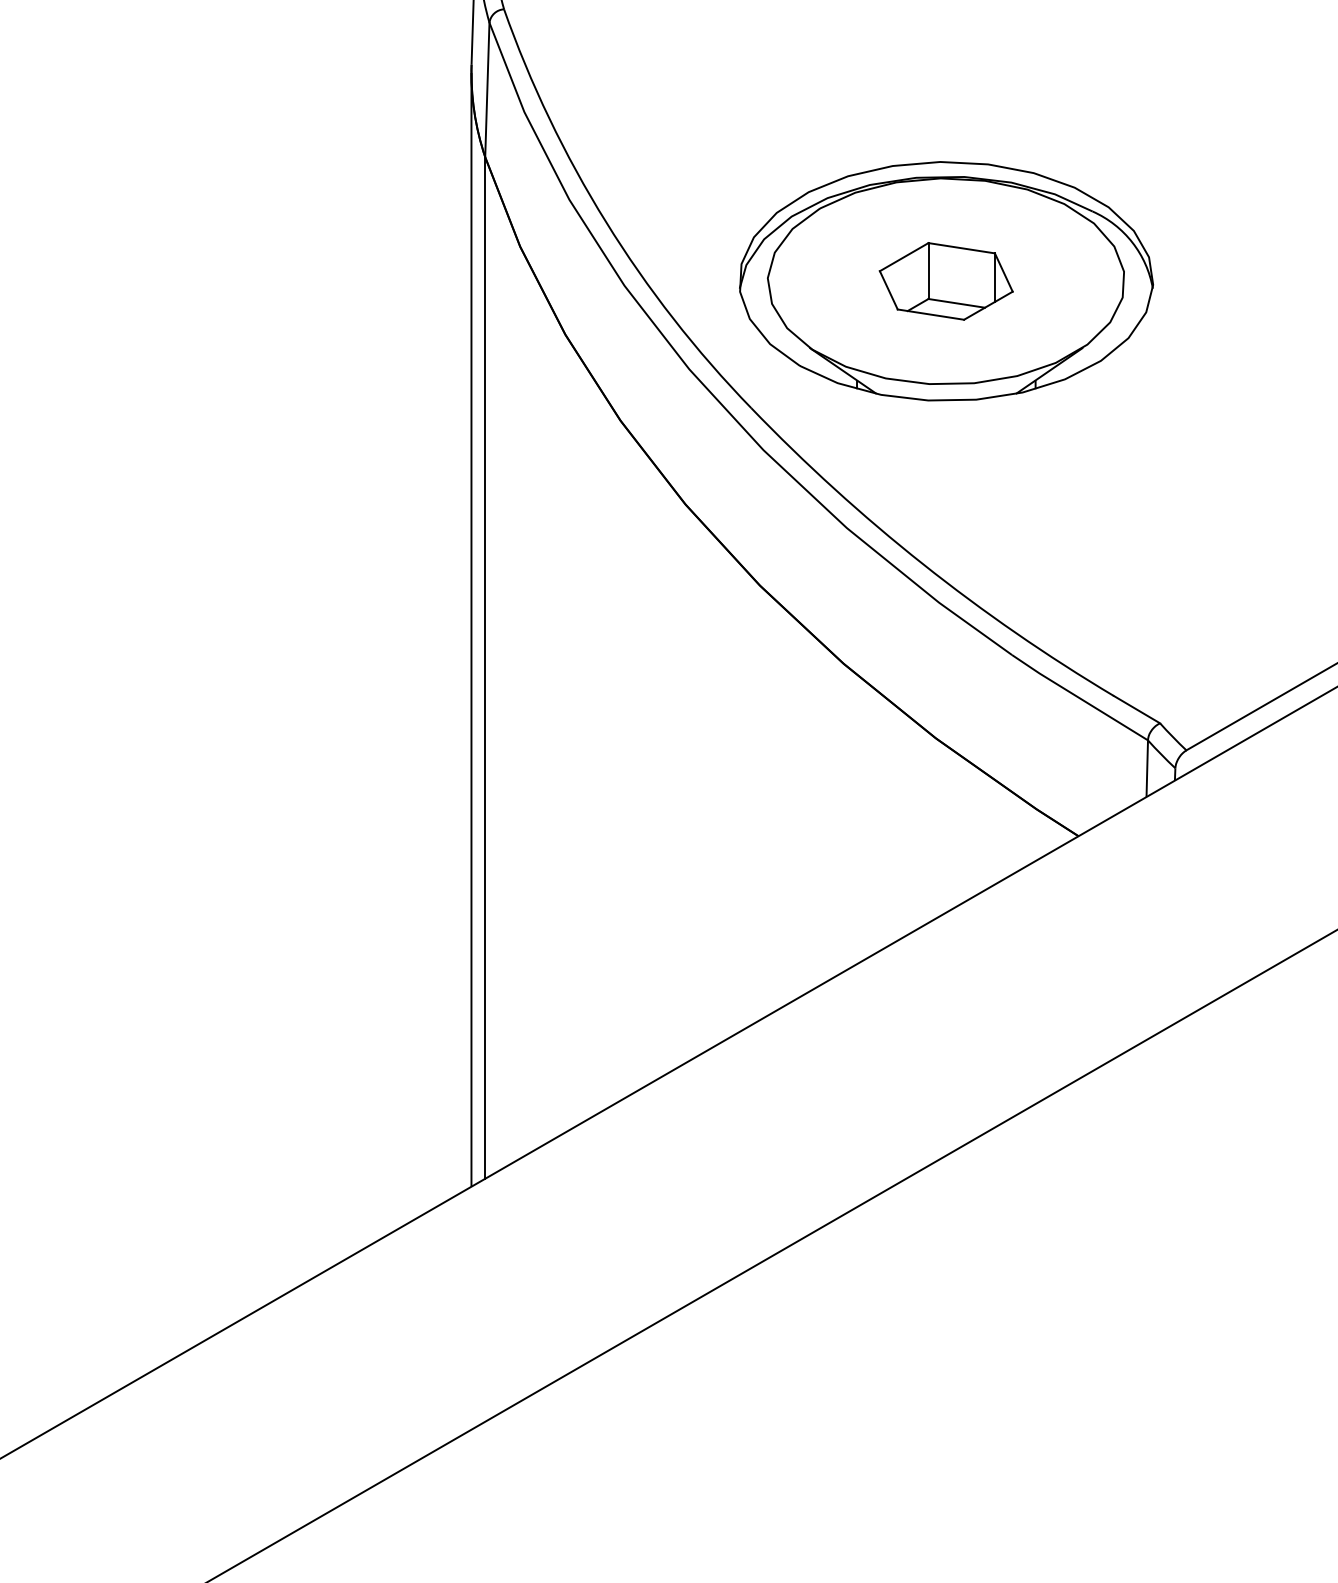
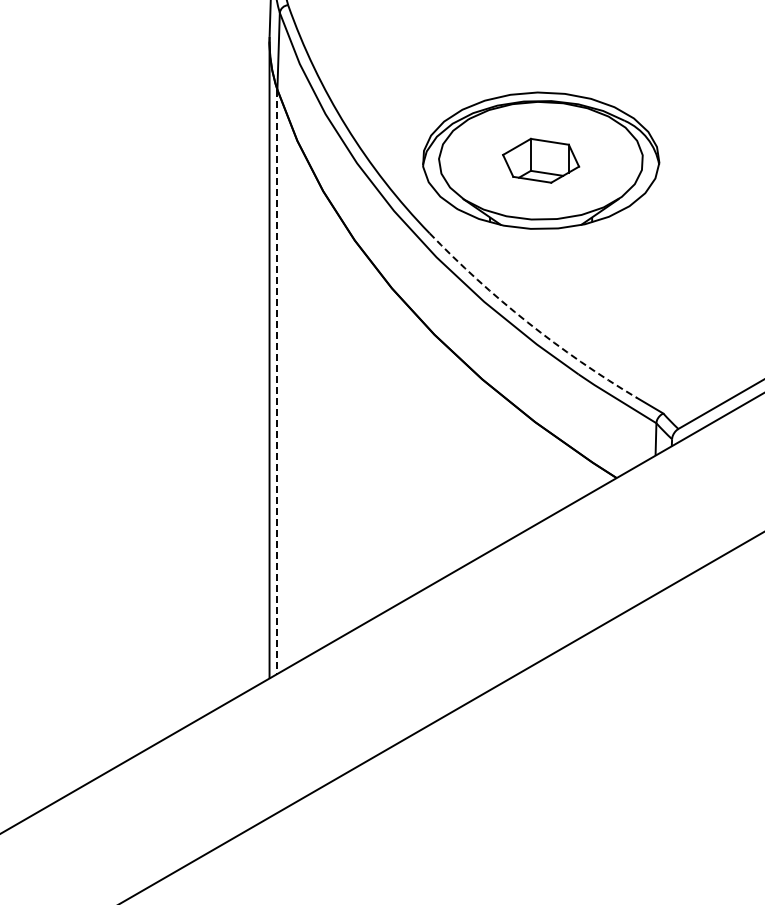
arc: (922, 564) -> (527, 322), solid -> dashed
line: (485, 669) -> (277, 382), solid -> dashed

